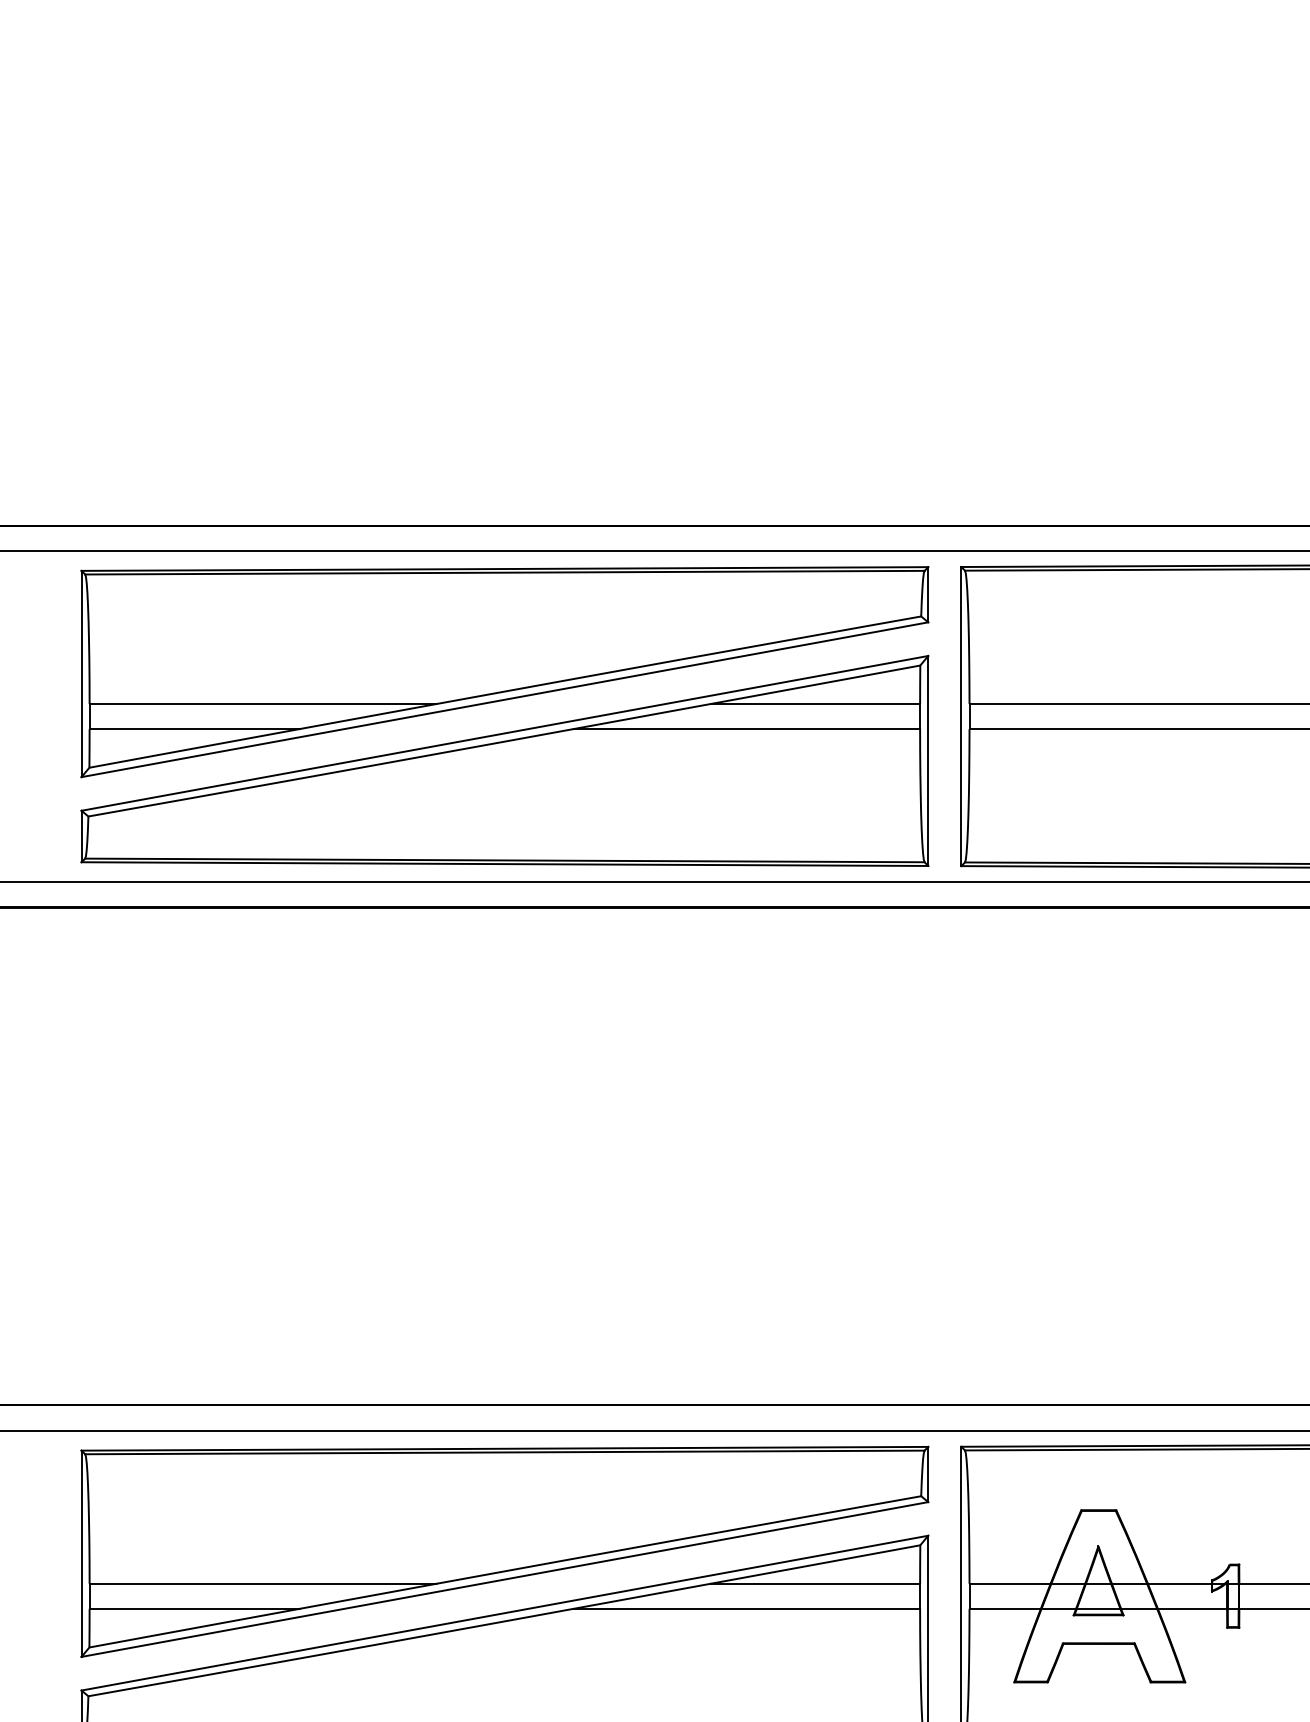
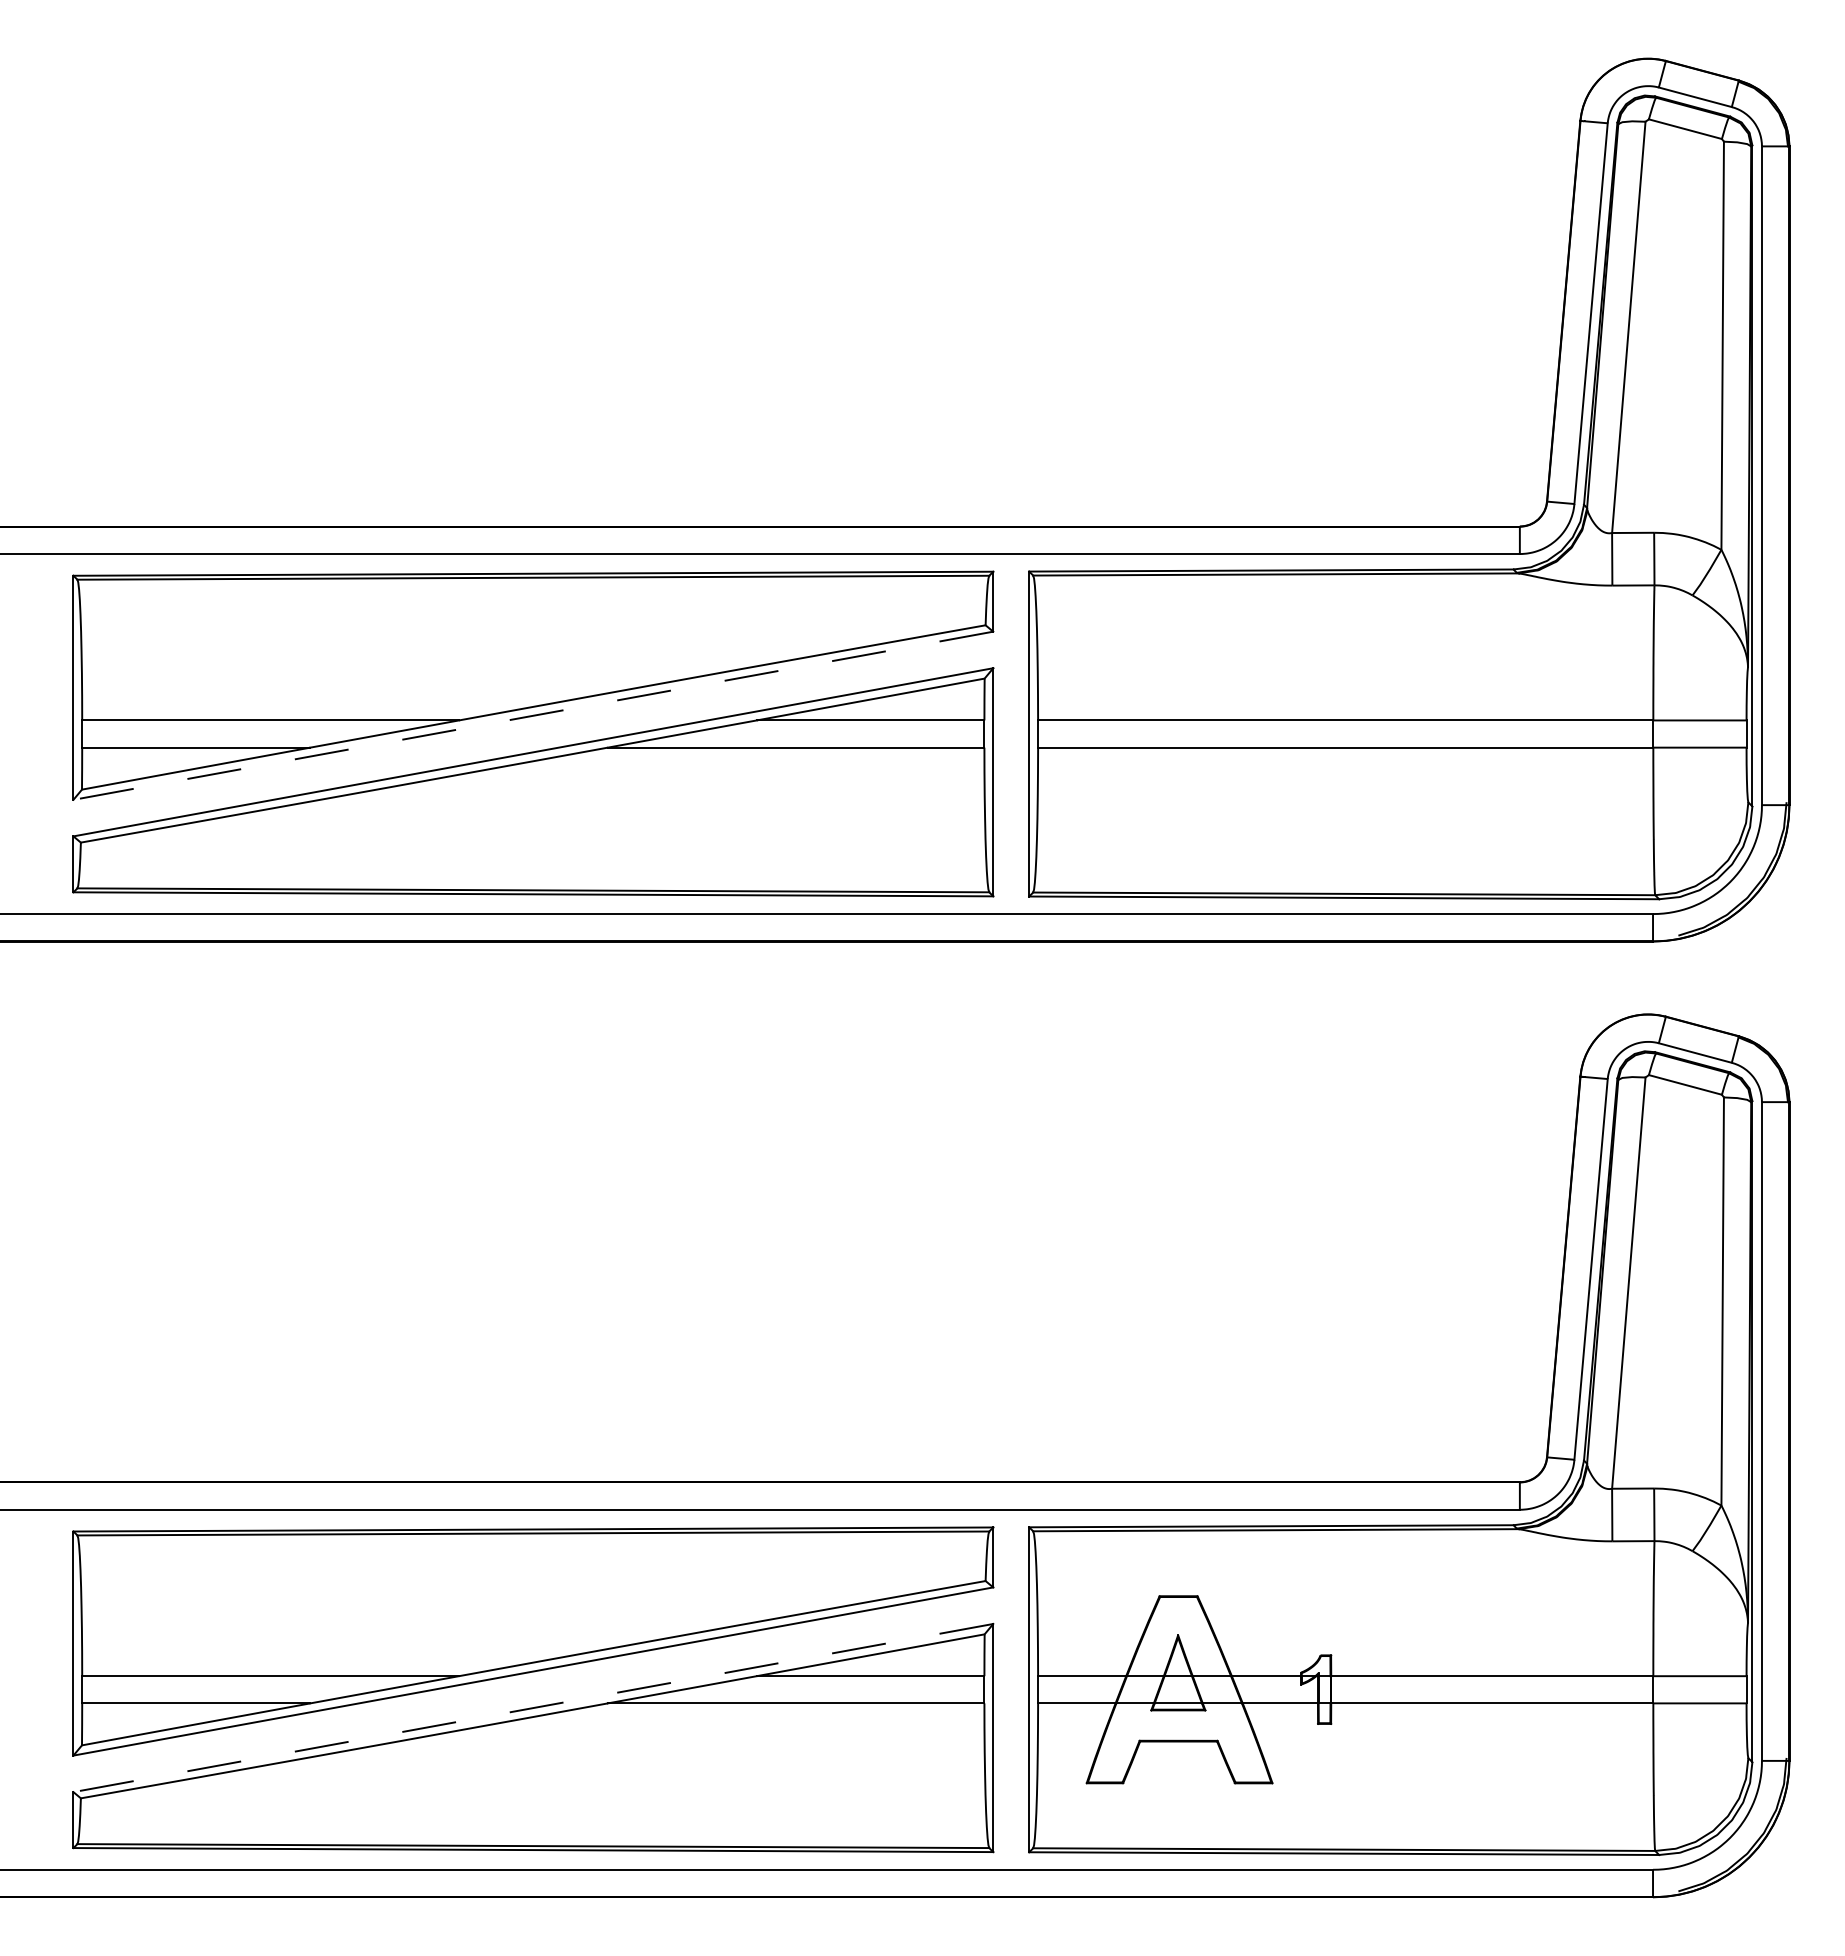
line: (505, 699) -> (533, 715), solid -> dashed
line: (505, 1613) -> (533, 1708), solid -> dashed

